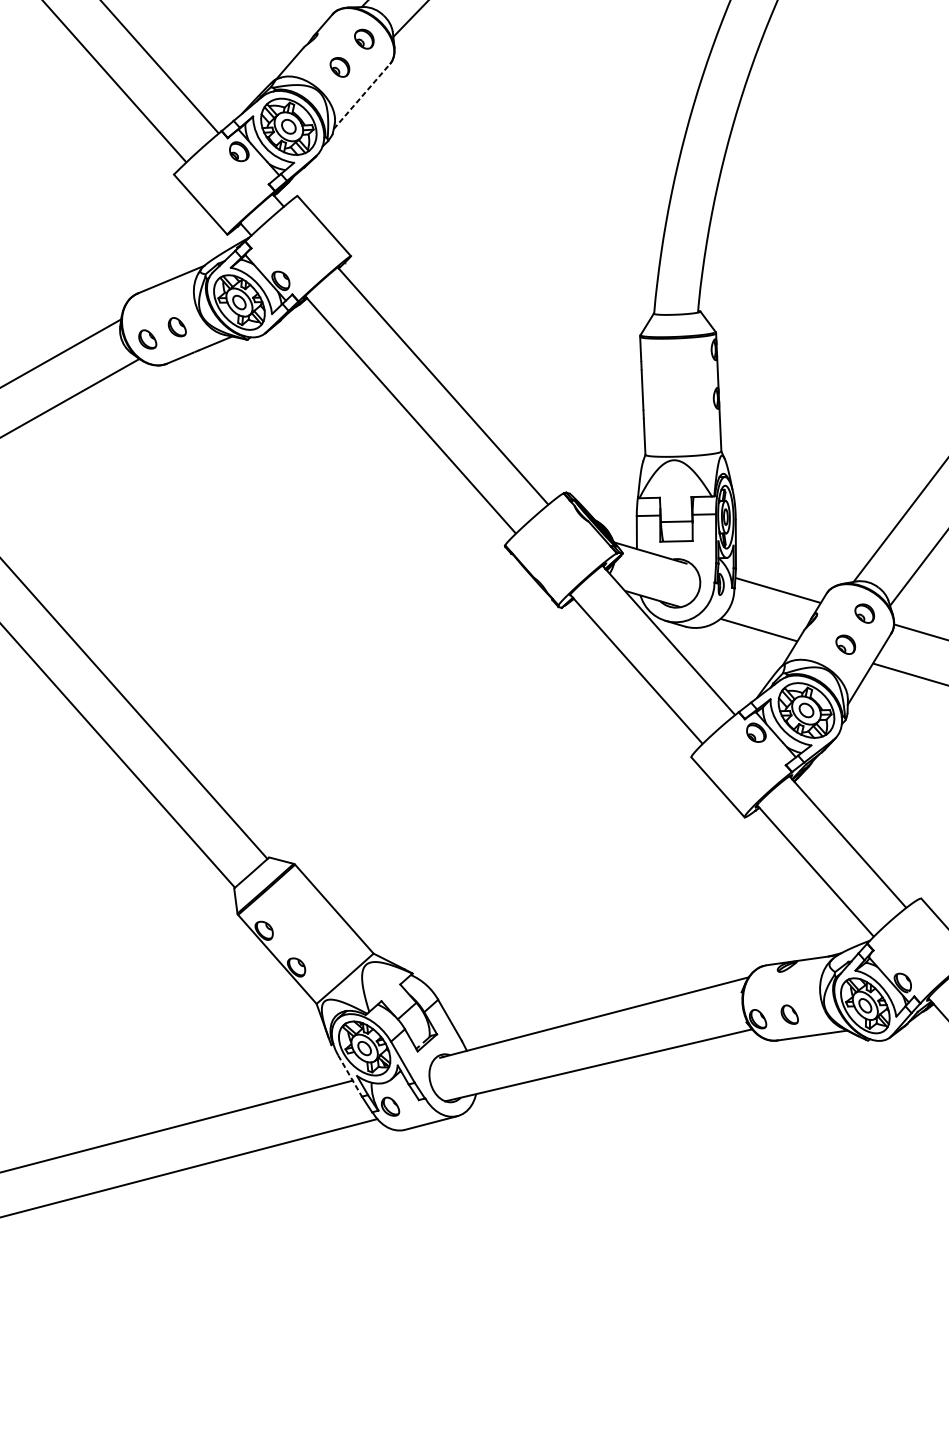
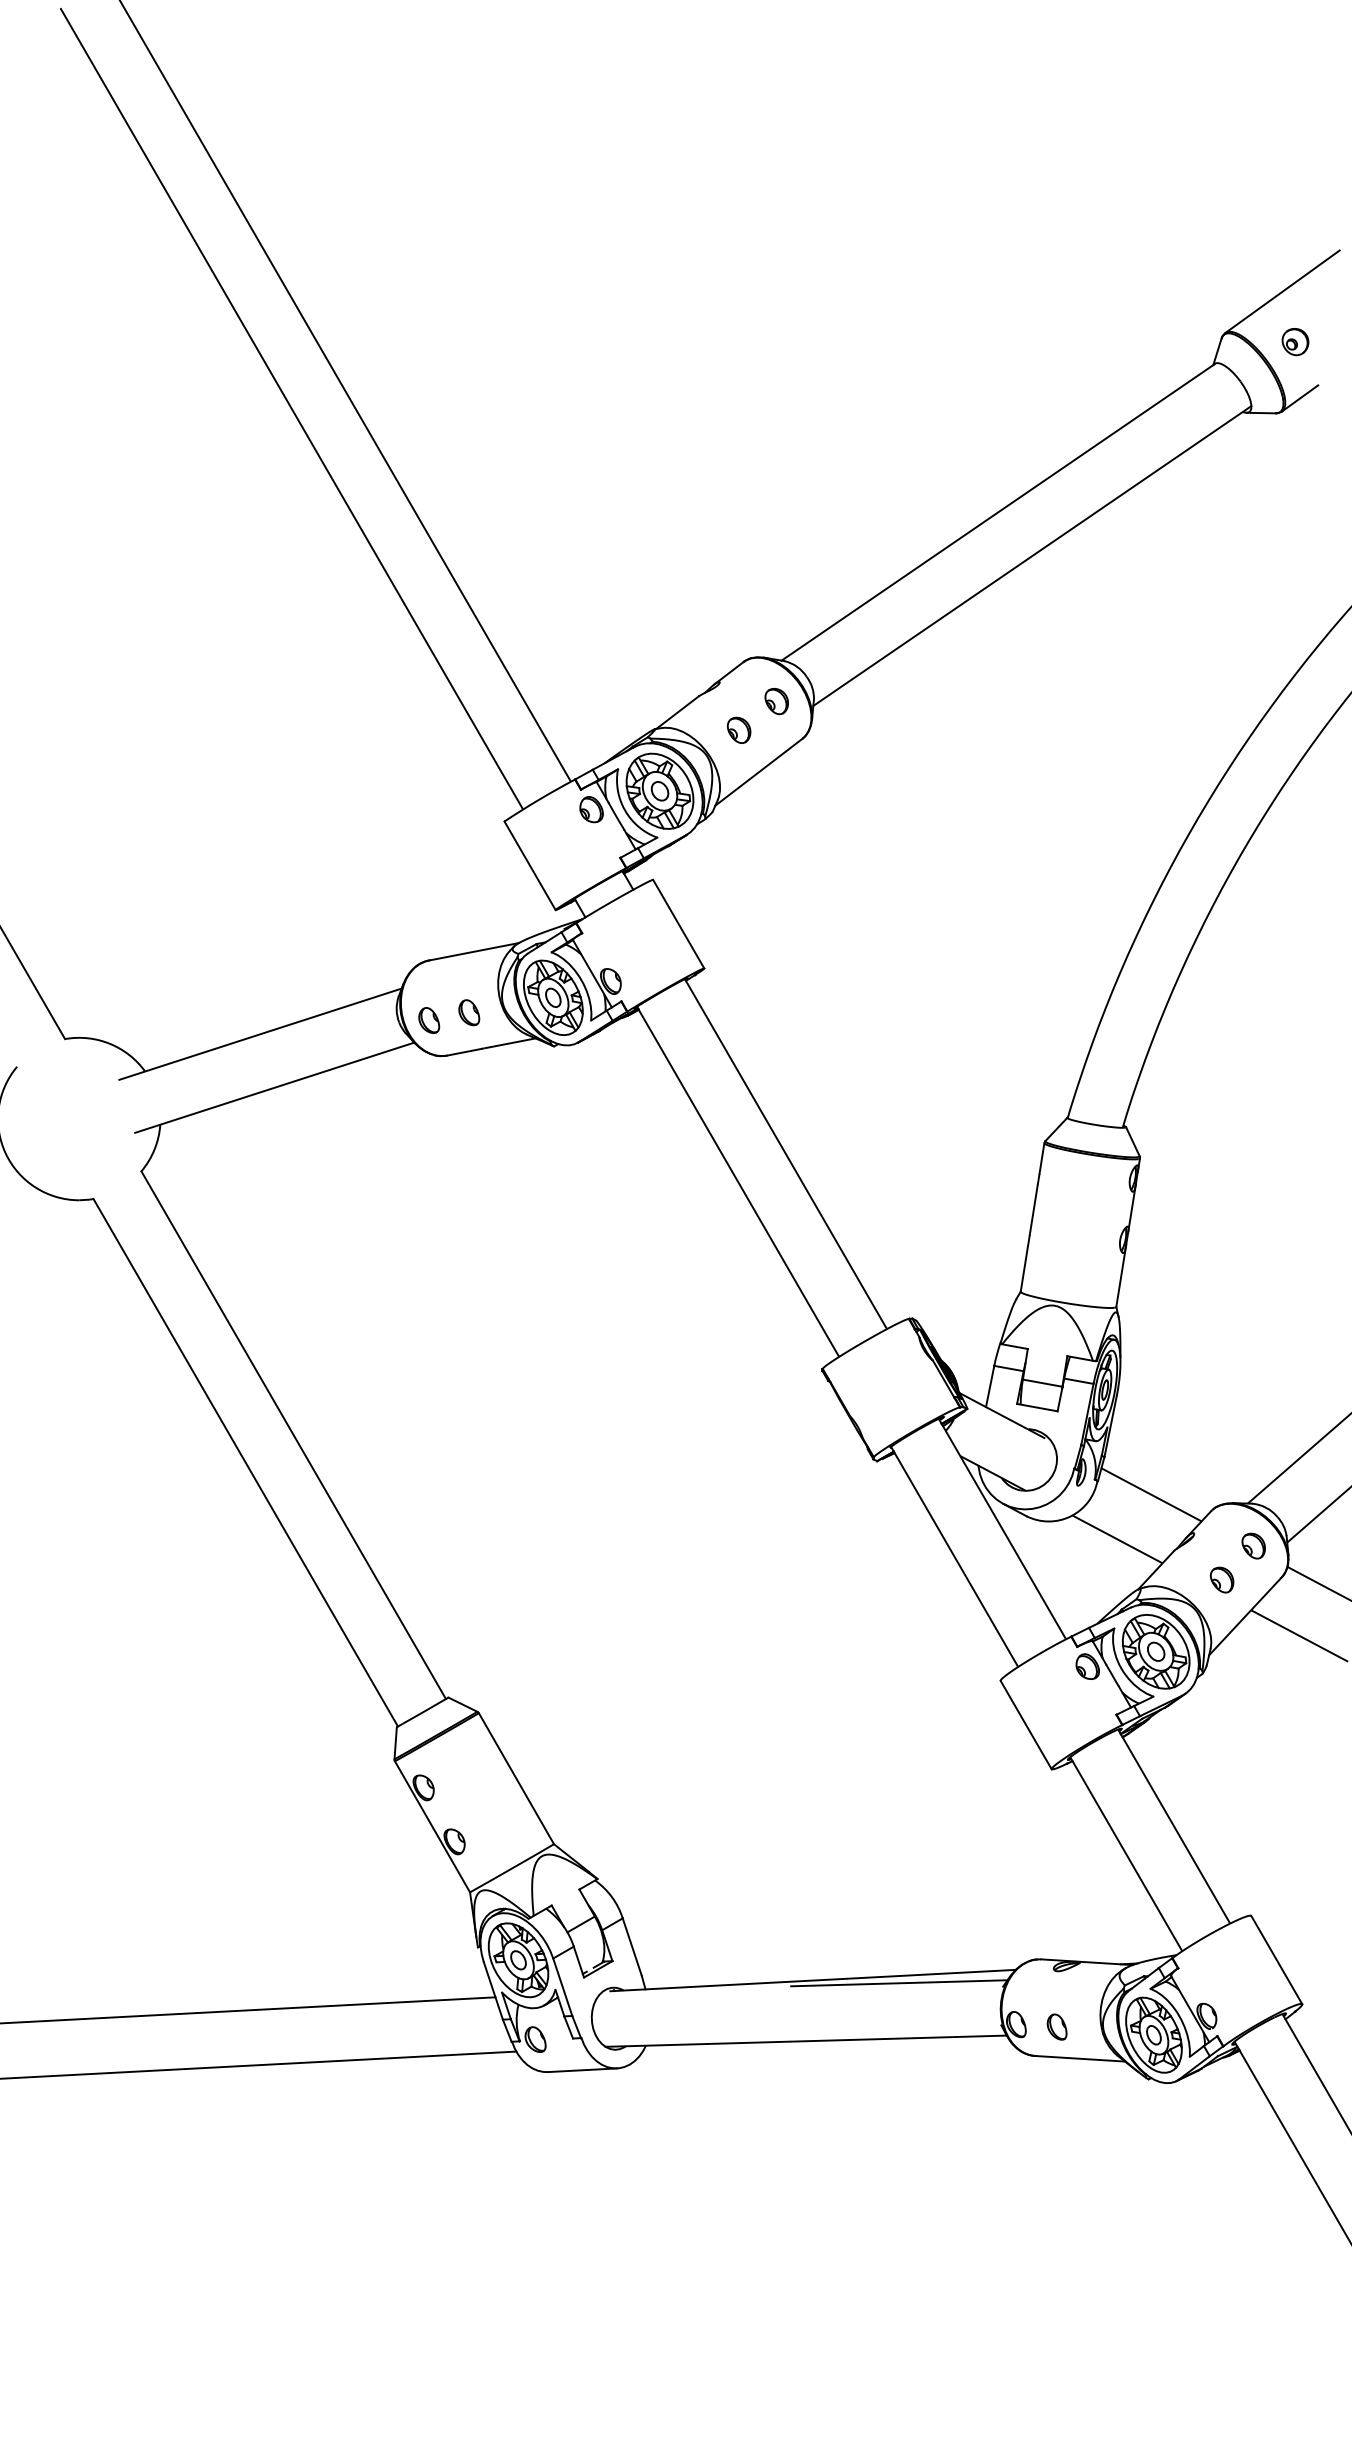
line: (361, 96) -> (758, 772), dashed -> solid
line: (661, 1006) -> (899, 1983), added
line: (350, 1076) -> (493, 1991), dashed -> solid

